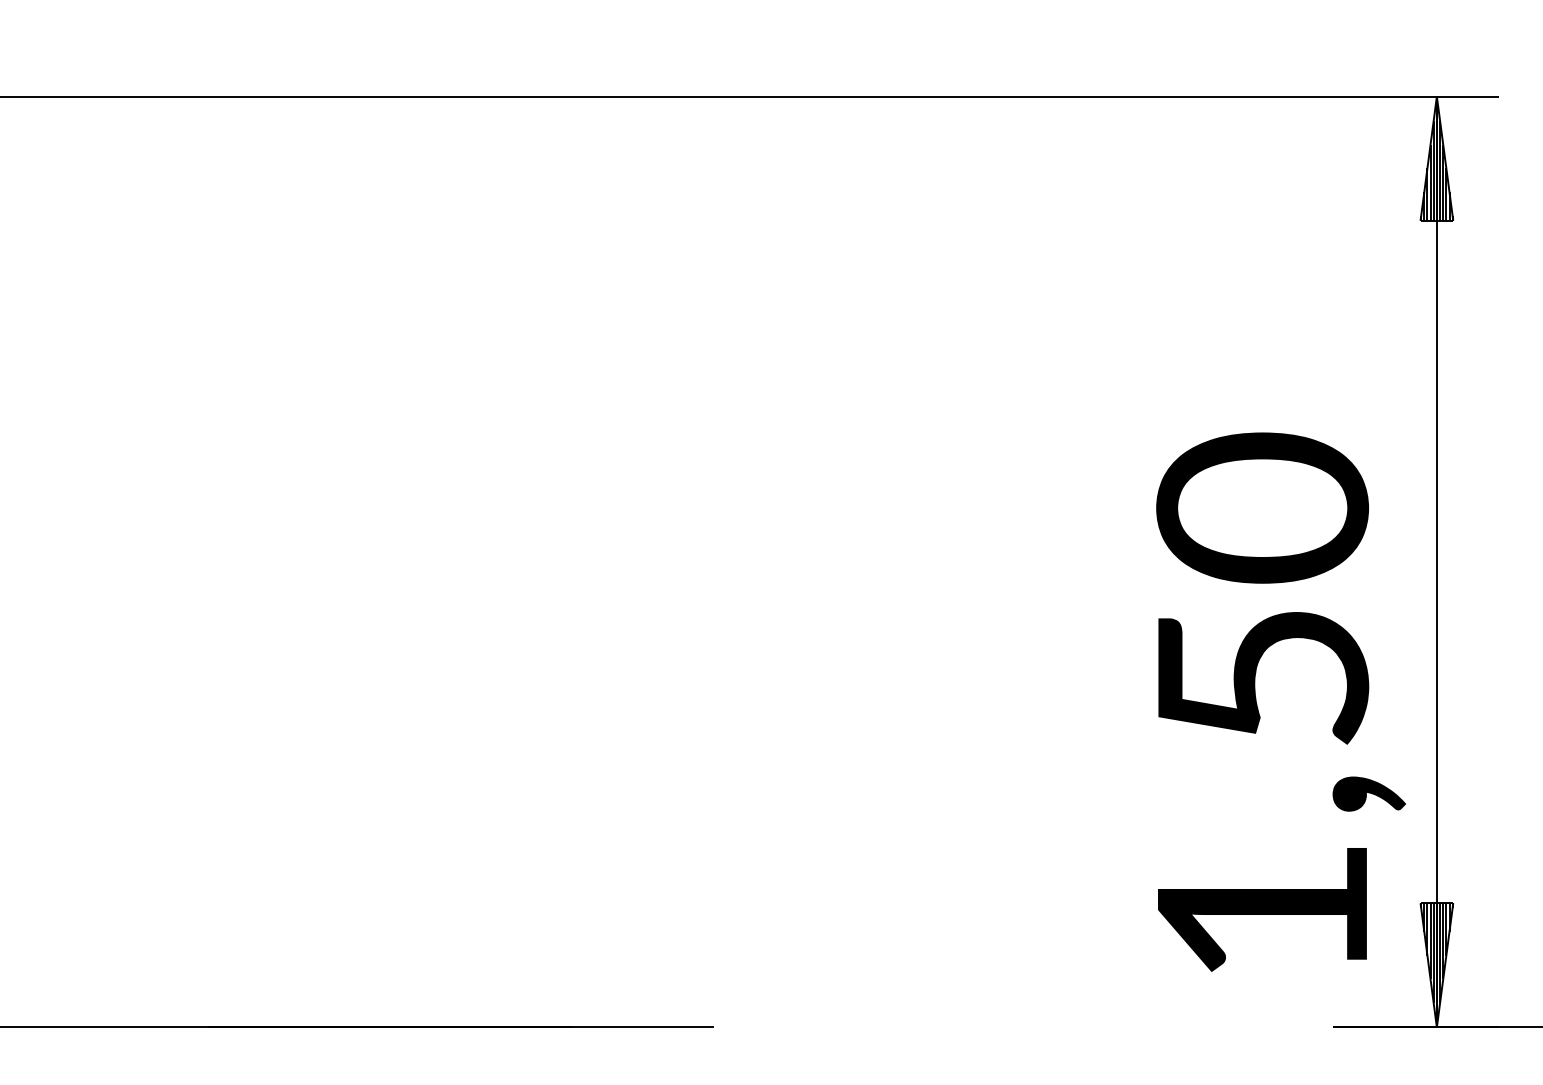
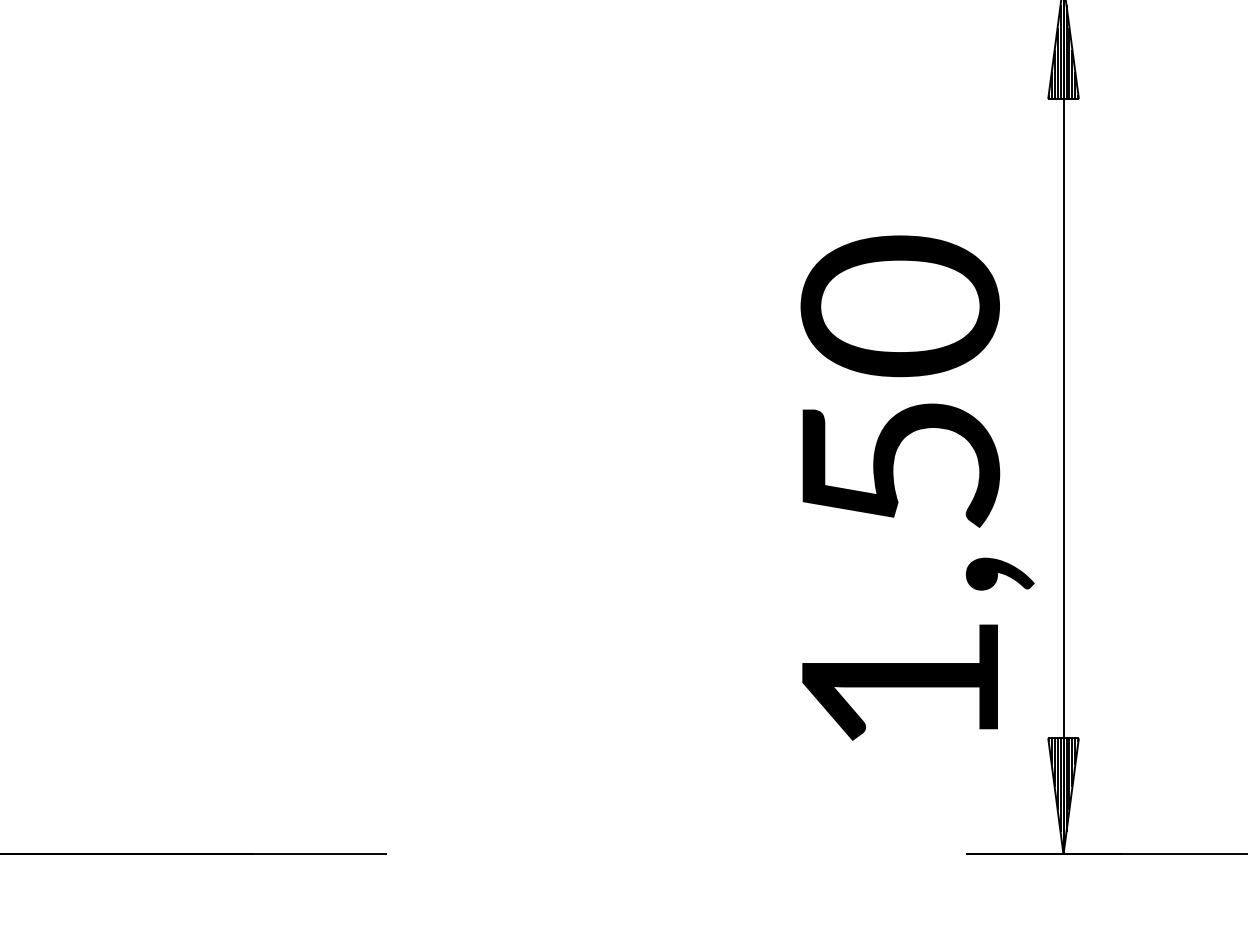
text: (1280, 701) -> (917, 487), moved

